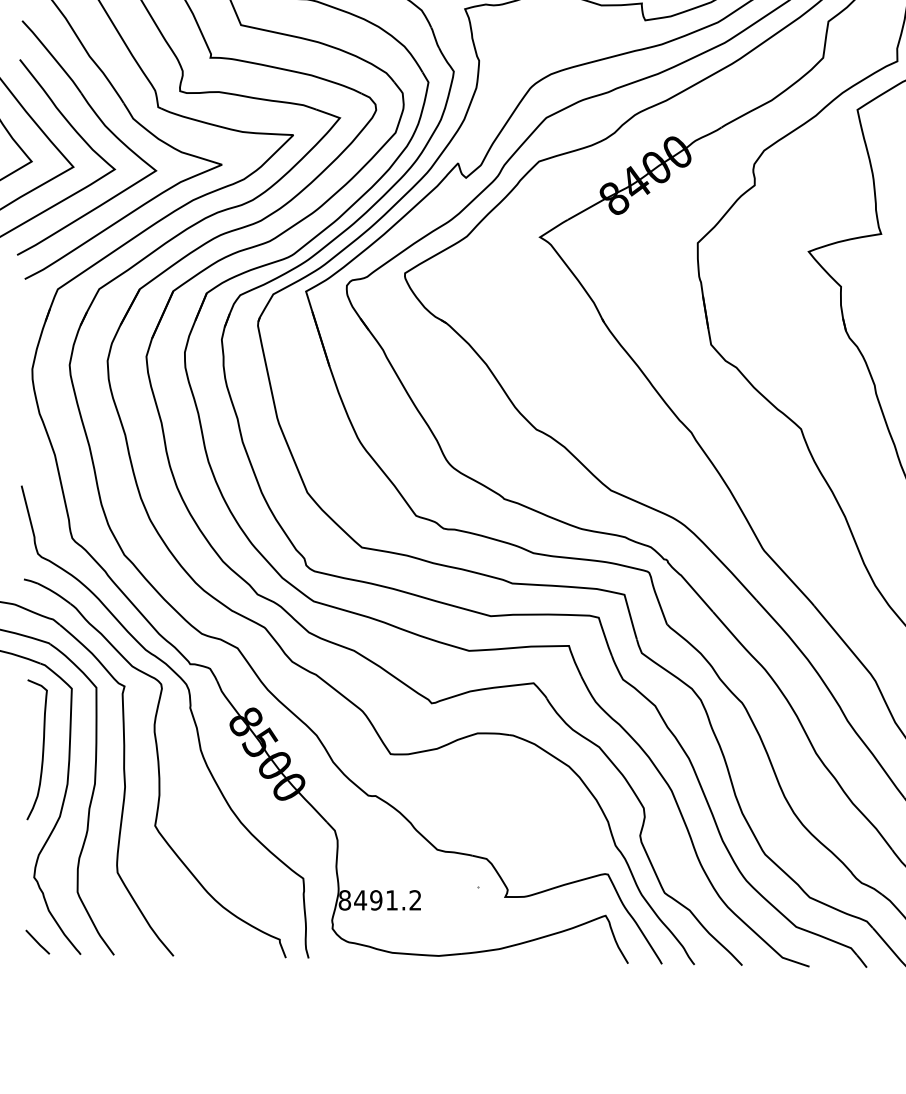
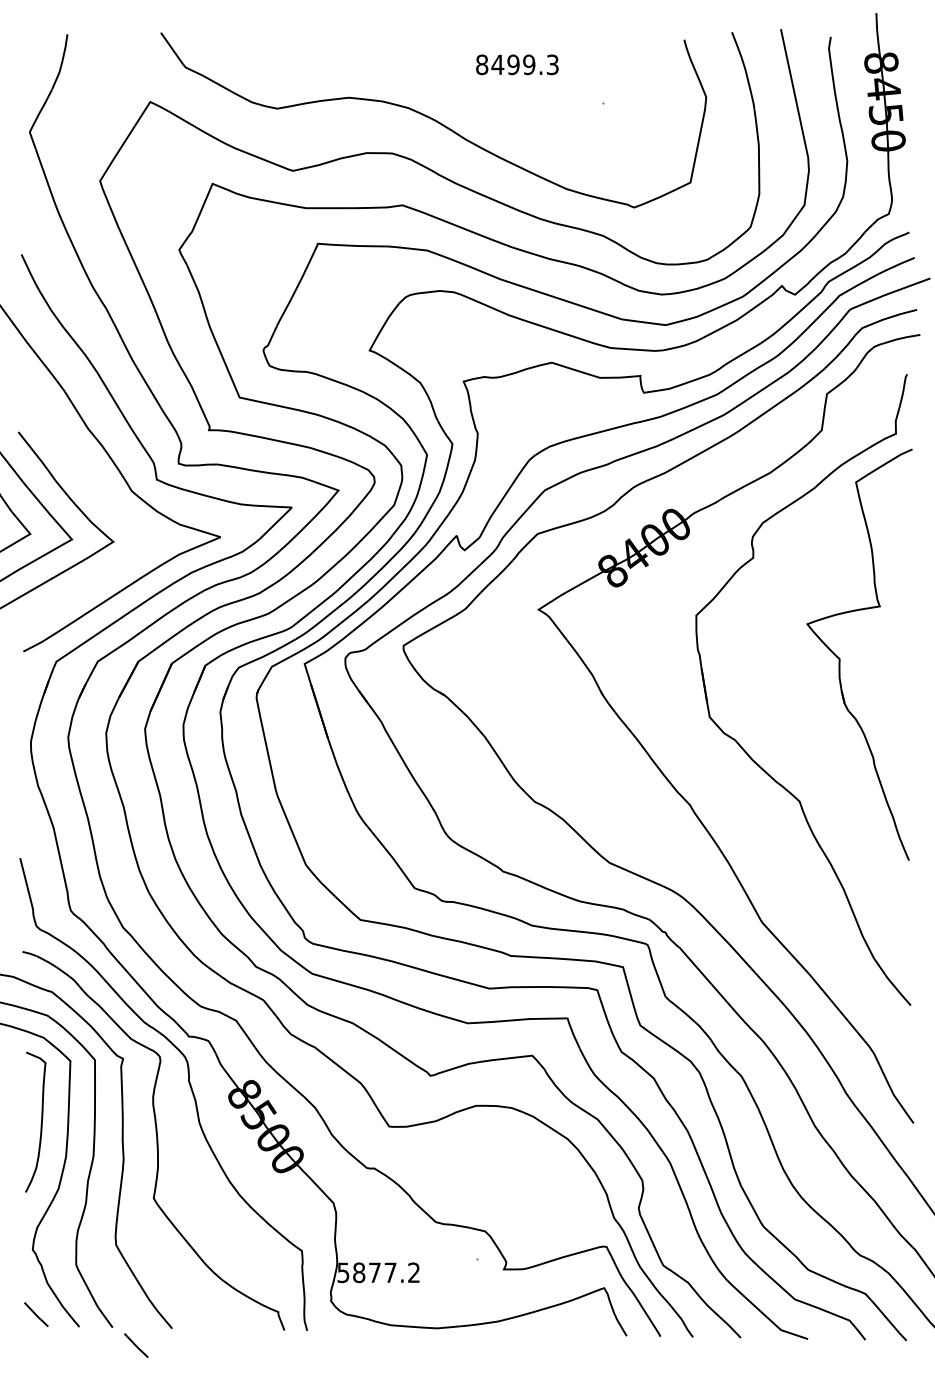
part: (103, 126) -> (102, 498), removed
text: (367, 900) -> (366, 1272), 8491.2 -> 5877.2
line: (137, 973) -> (136, 1345), added

